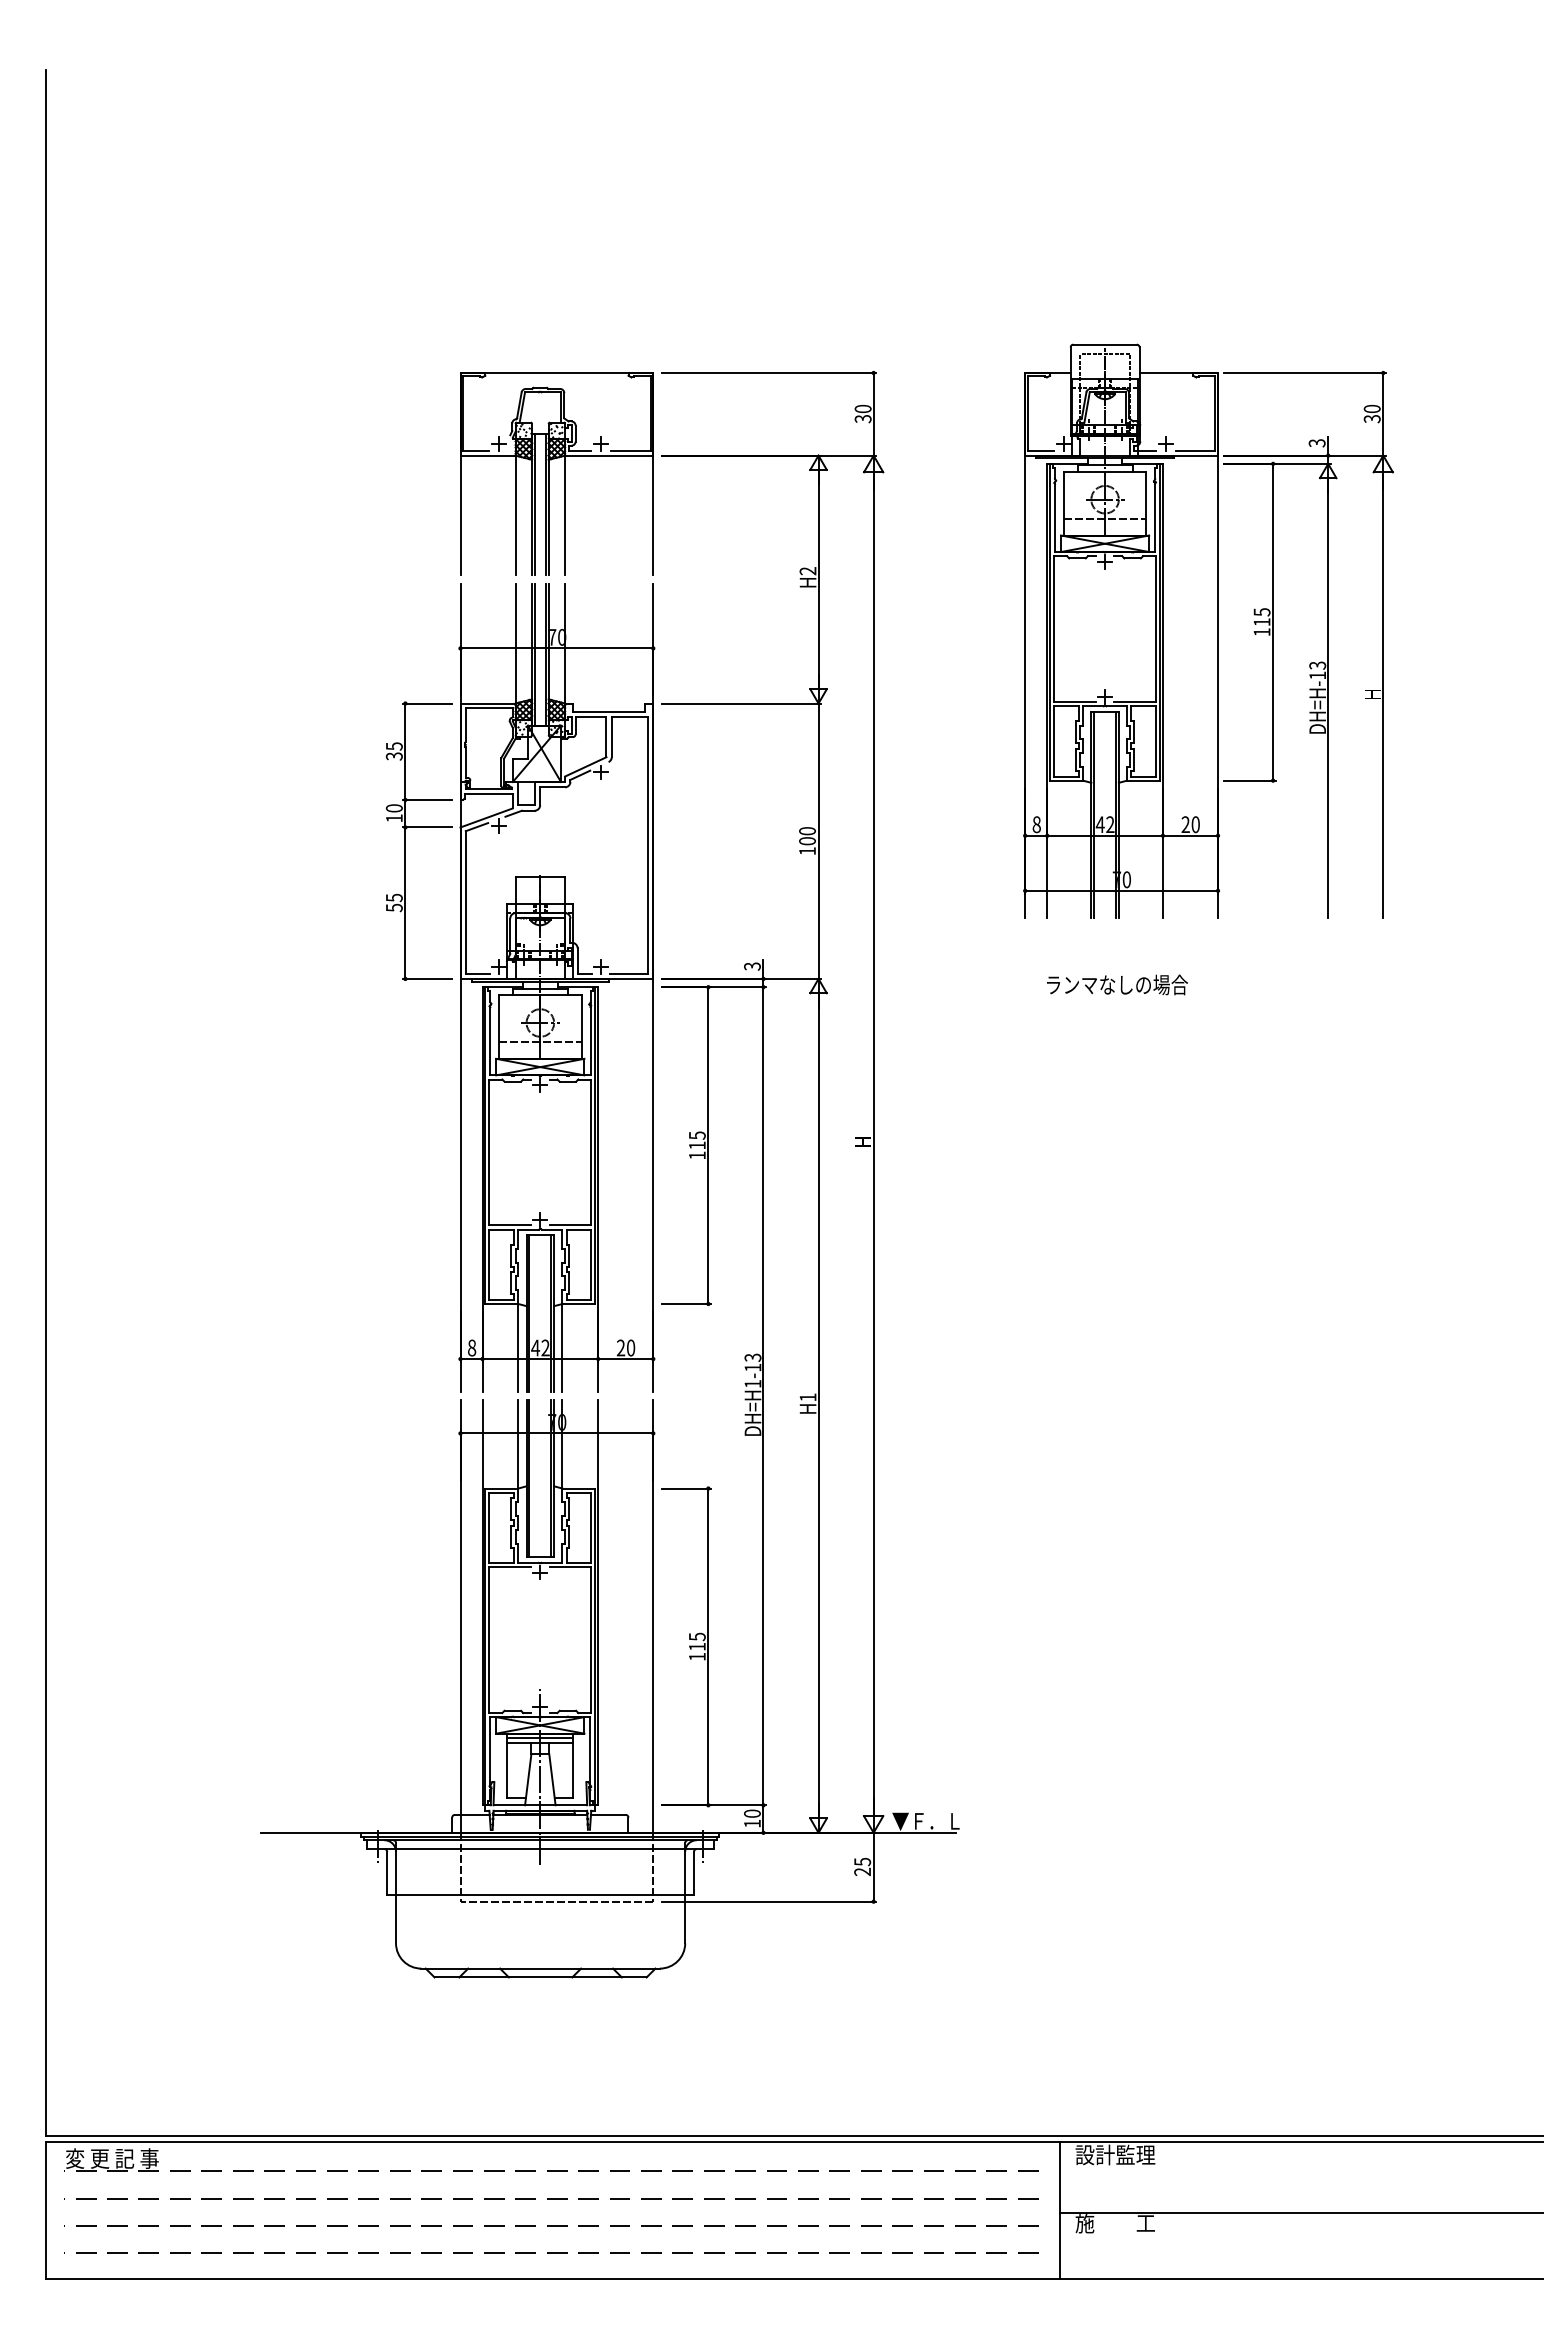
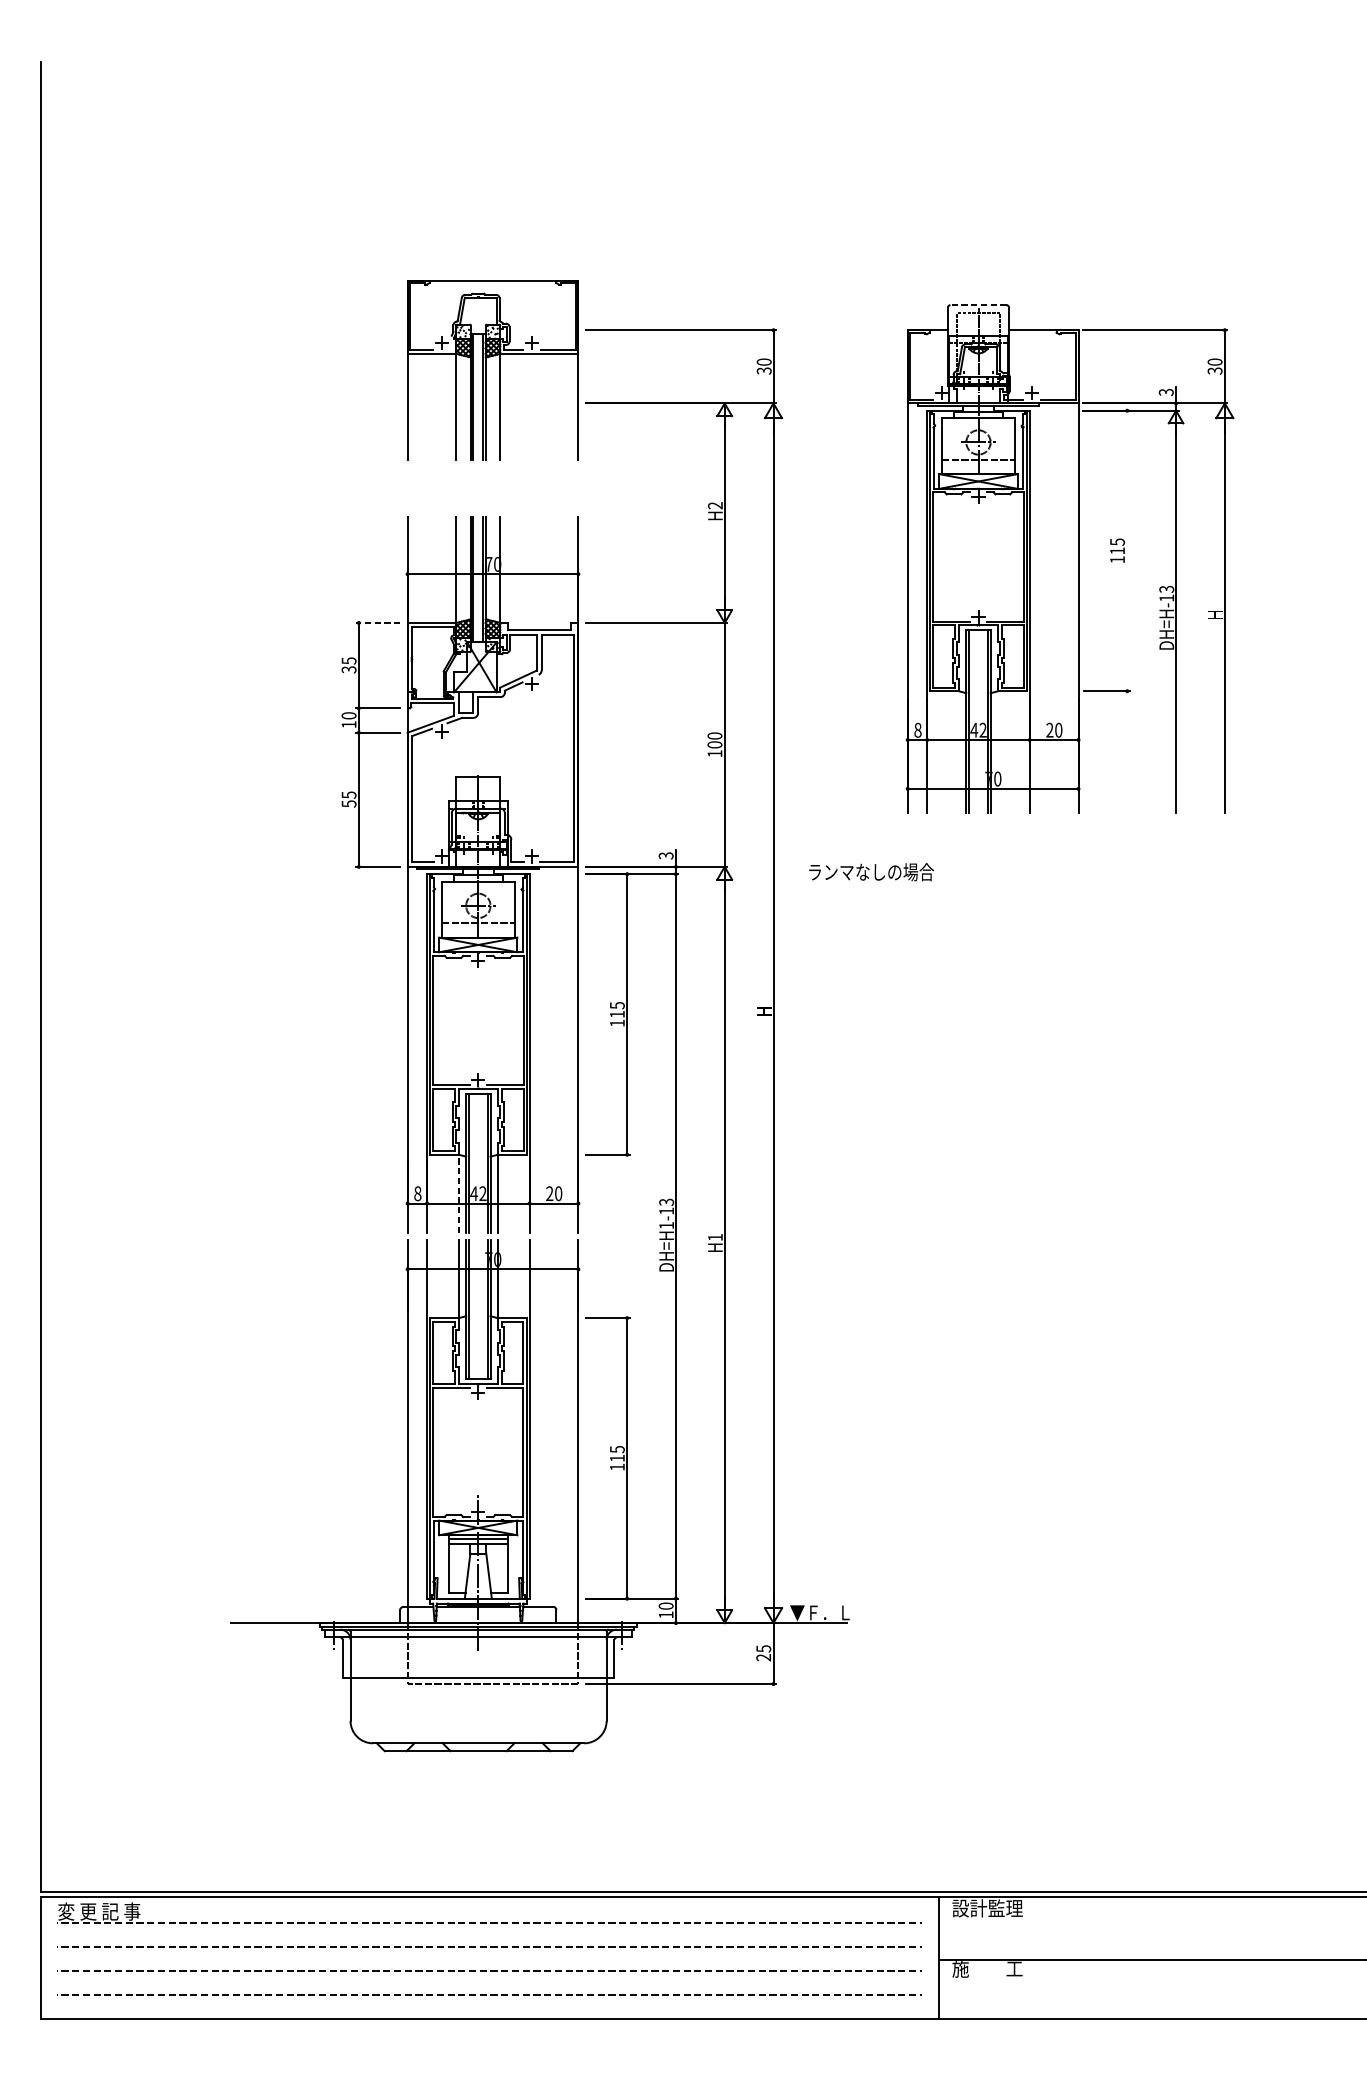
line: (1105, 344) -> (978, 305), solid -> dashed
part: (549, 473) -> (486, 369), moved
line: (1273, 621) -> (1127, 550), removed
line: (427, 703) -> (378, 622), solid -> dashed
text: (1117, 984) -> (871, 871), moved
line: (518, 1347) -> (459, 1193), solid -> dashed

